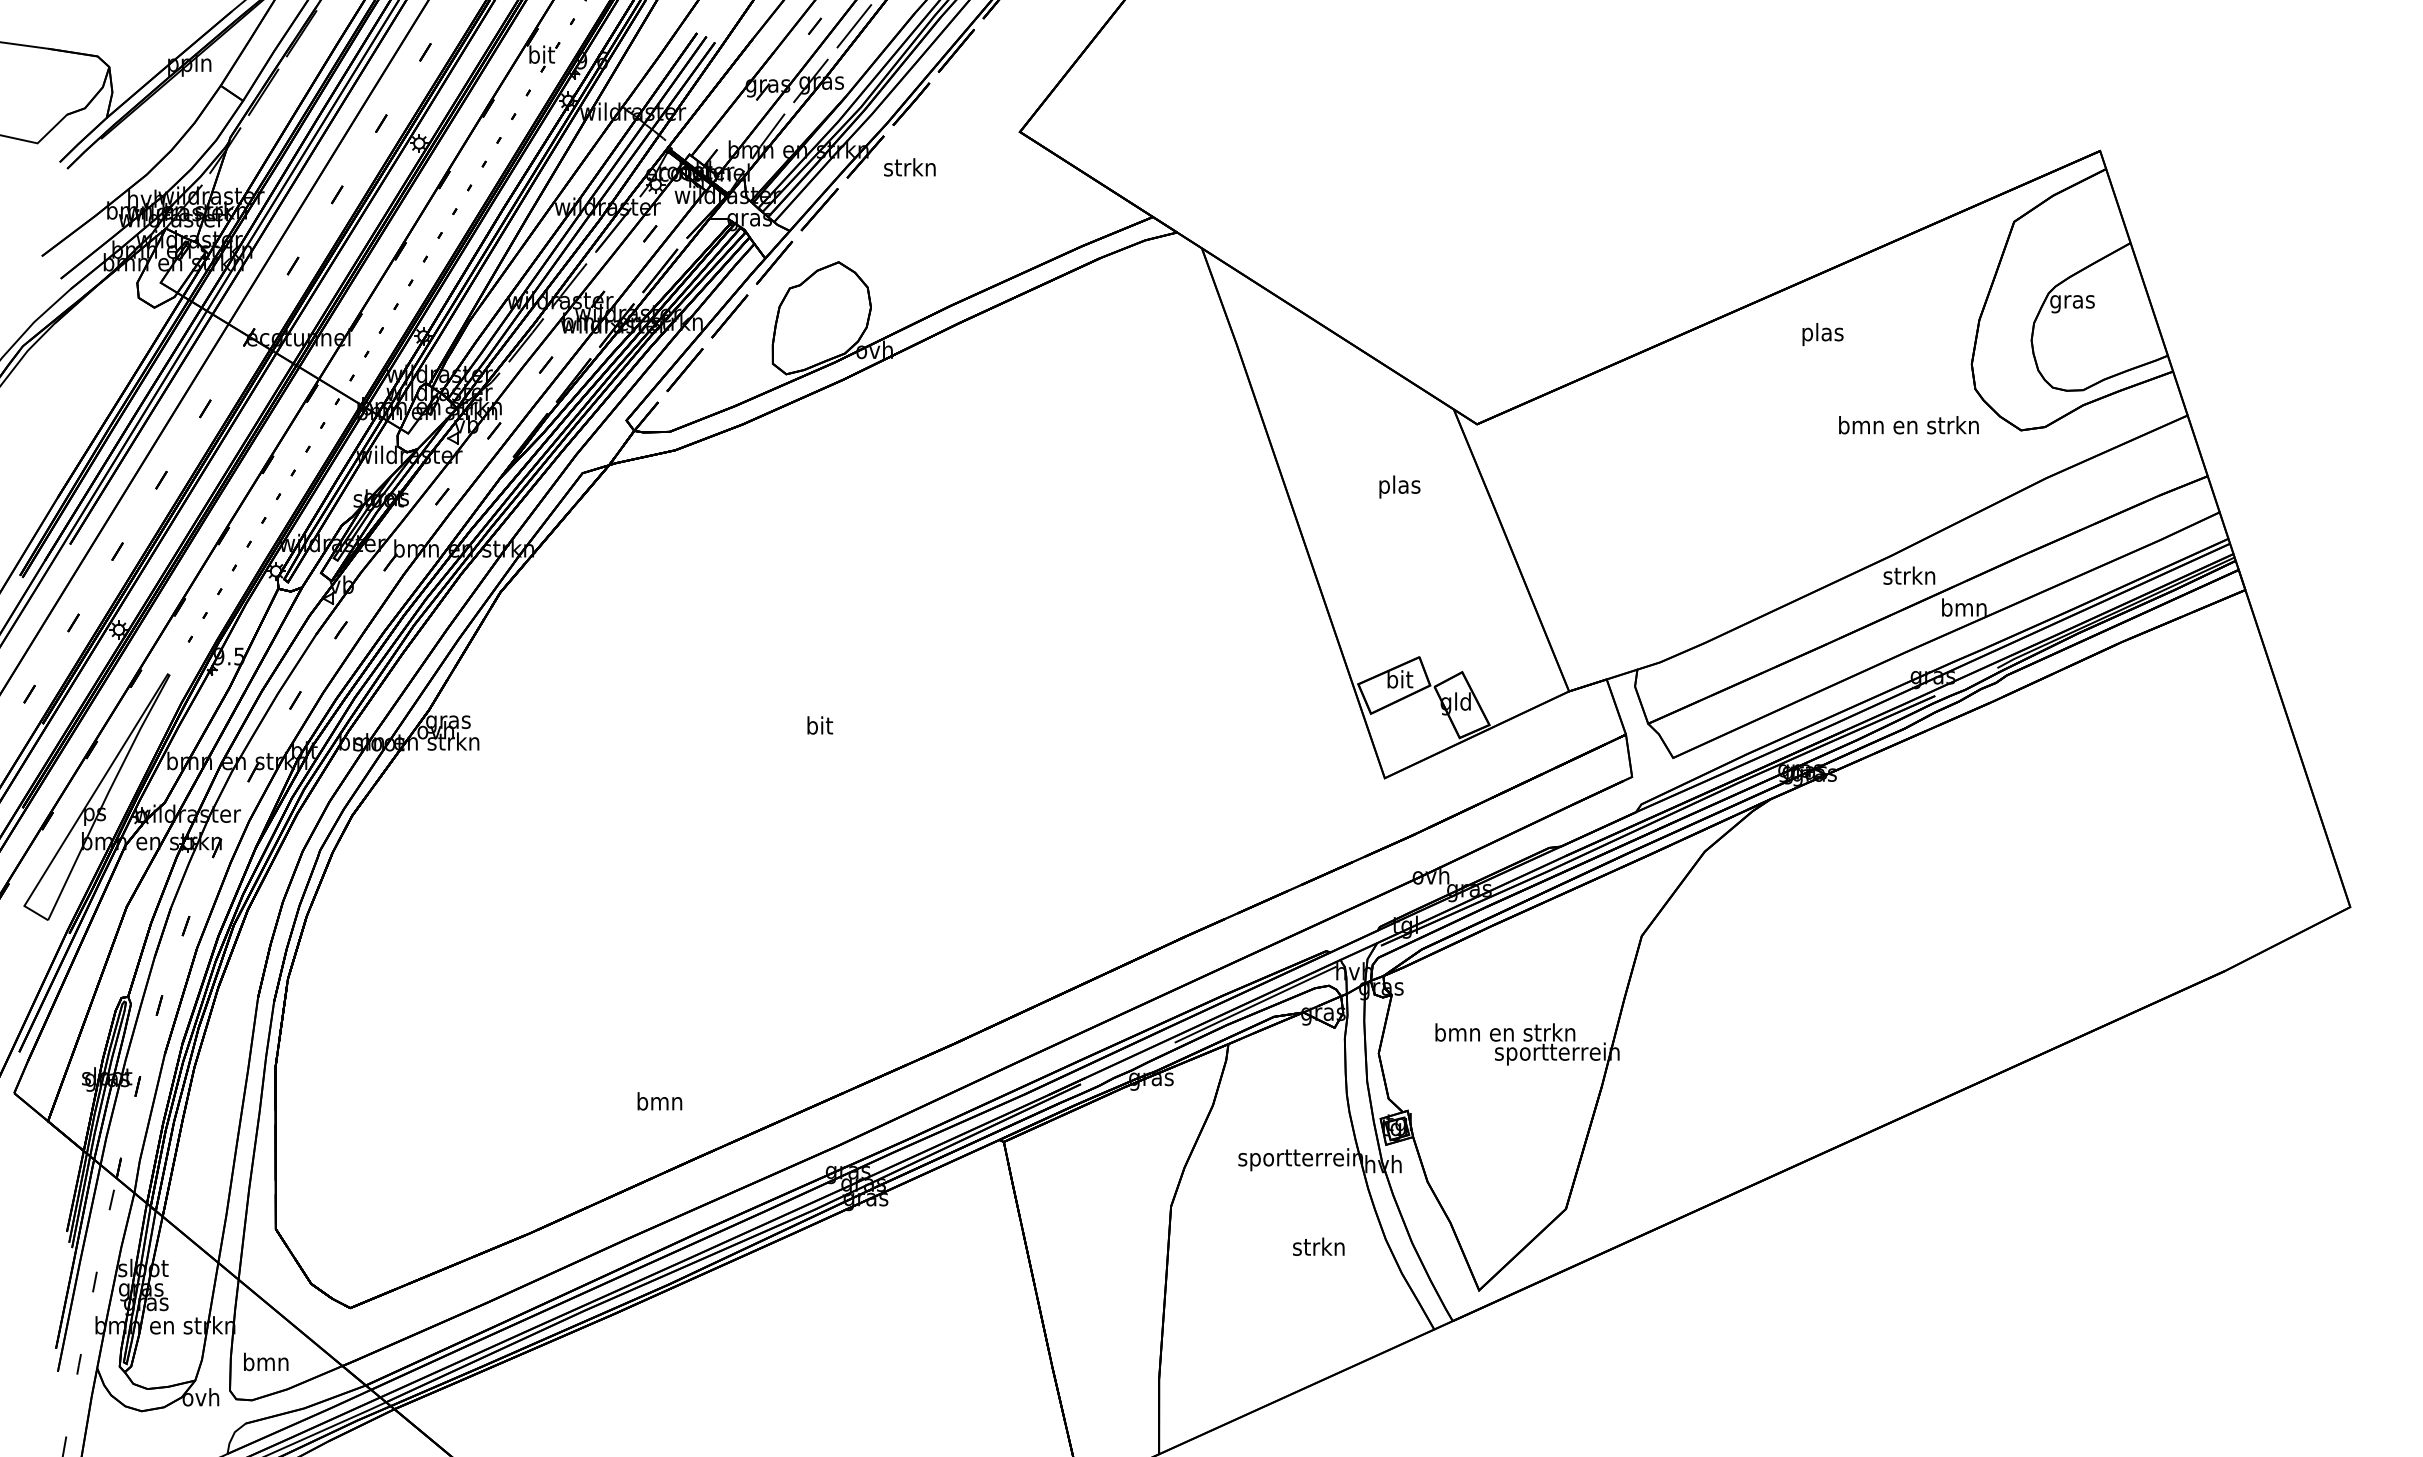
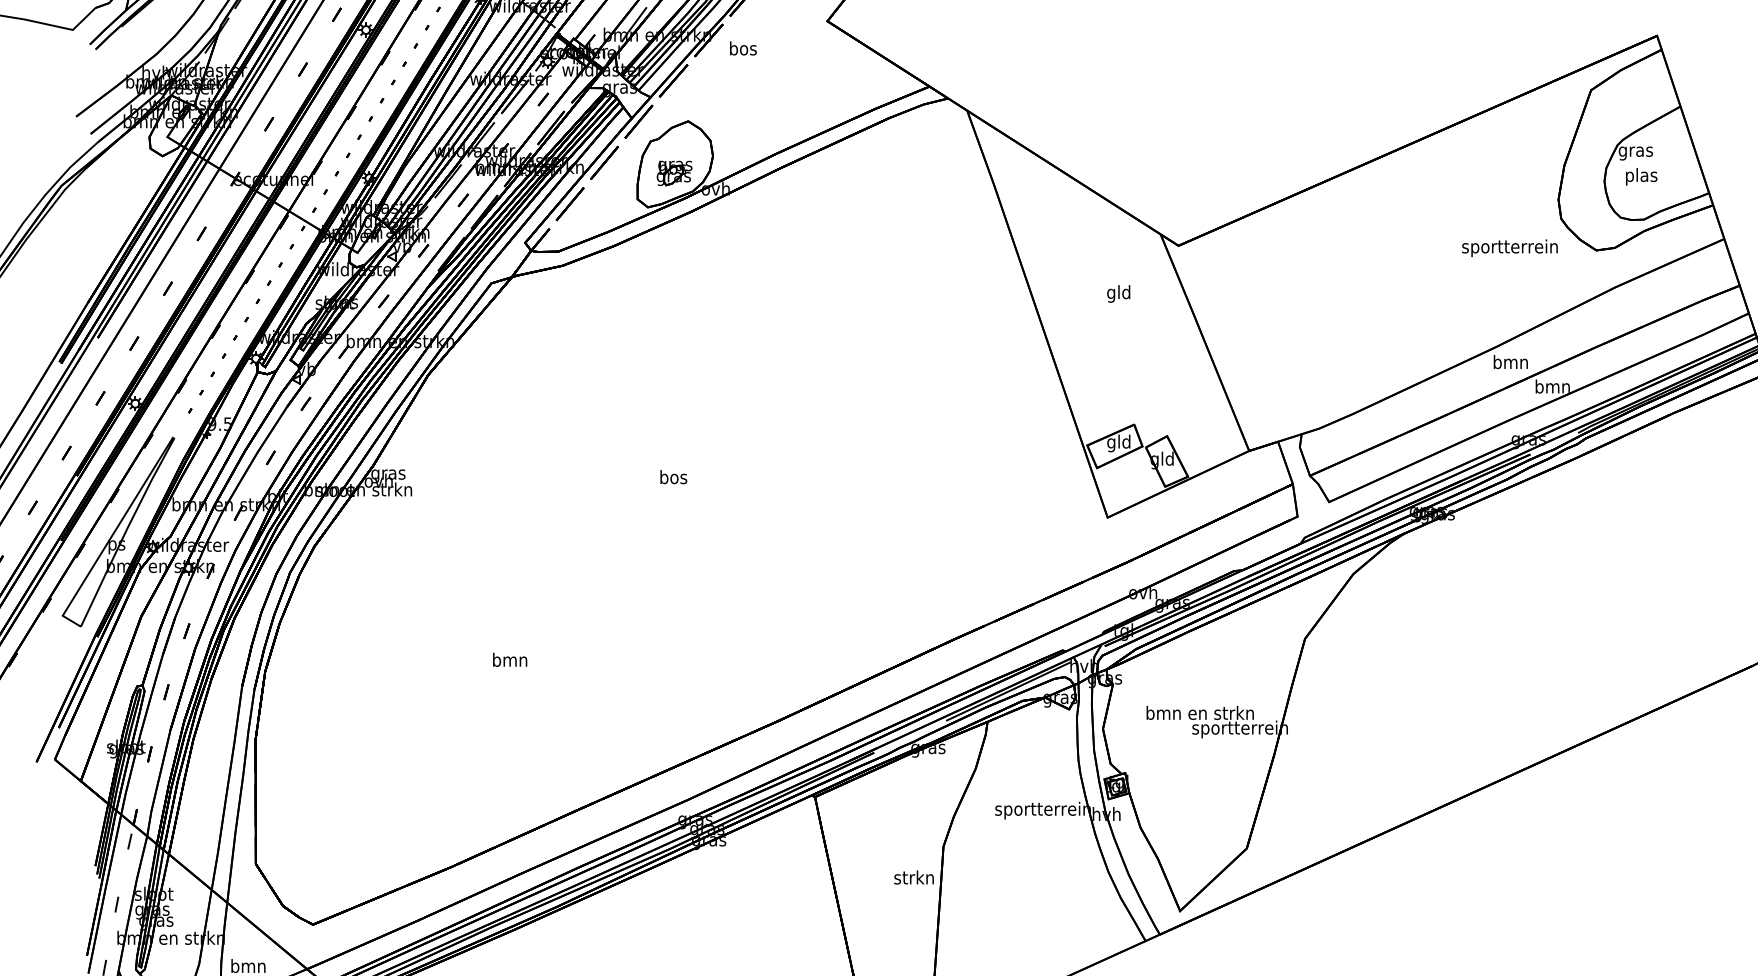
text: (909, 167) -> (742, 48), strkn -> bos
part: (820, 329) -> (674, 172), added
text: (1822, 334) -> (1641, 176), moved
text: (1908, 427) -> (1509, 248), bmn en strkn -> sportterrein
text: (1399, 486) -> (1118, 293), plas -> gld
text: (1909, 575) -> (1510, 361), strkn -> bmn
text: (1399, 681) -> (1118, 443), bit -> gld
text: (819, 725) -> (673, 477), bit -> bos
text: (659, 1101) -> (509, 659), moved
text: (1318, 1246) -> (913, 877), moved

